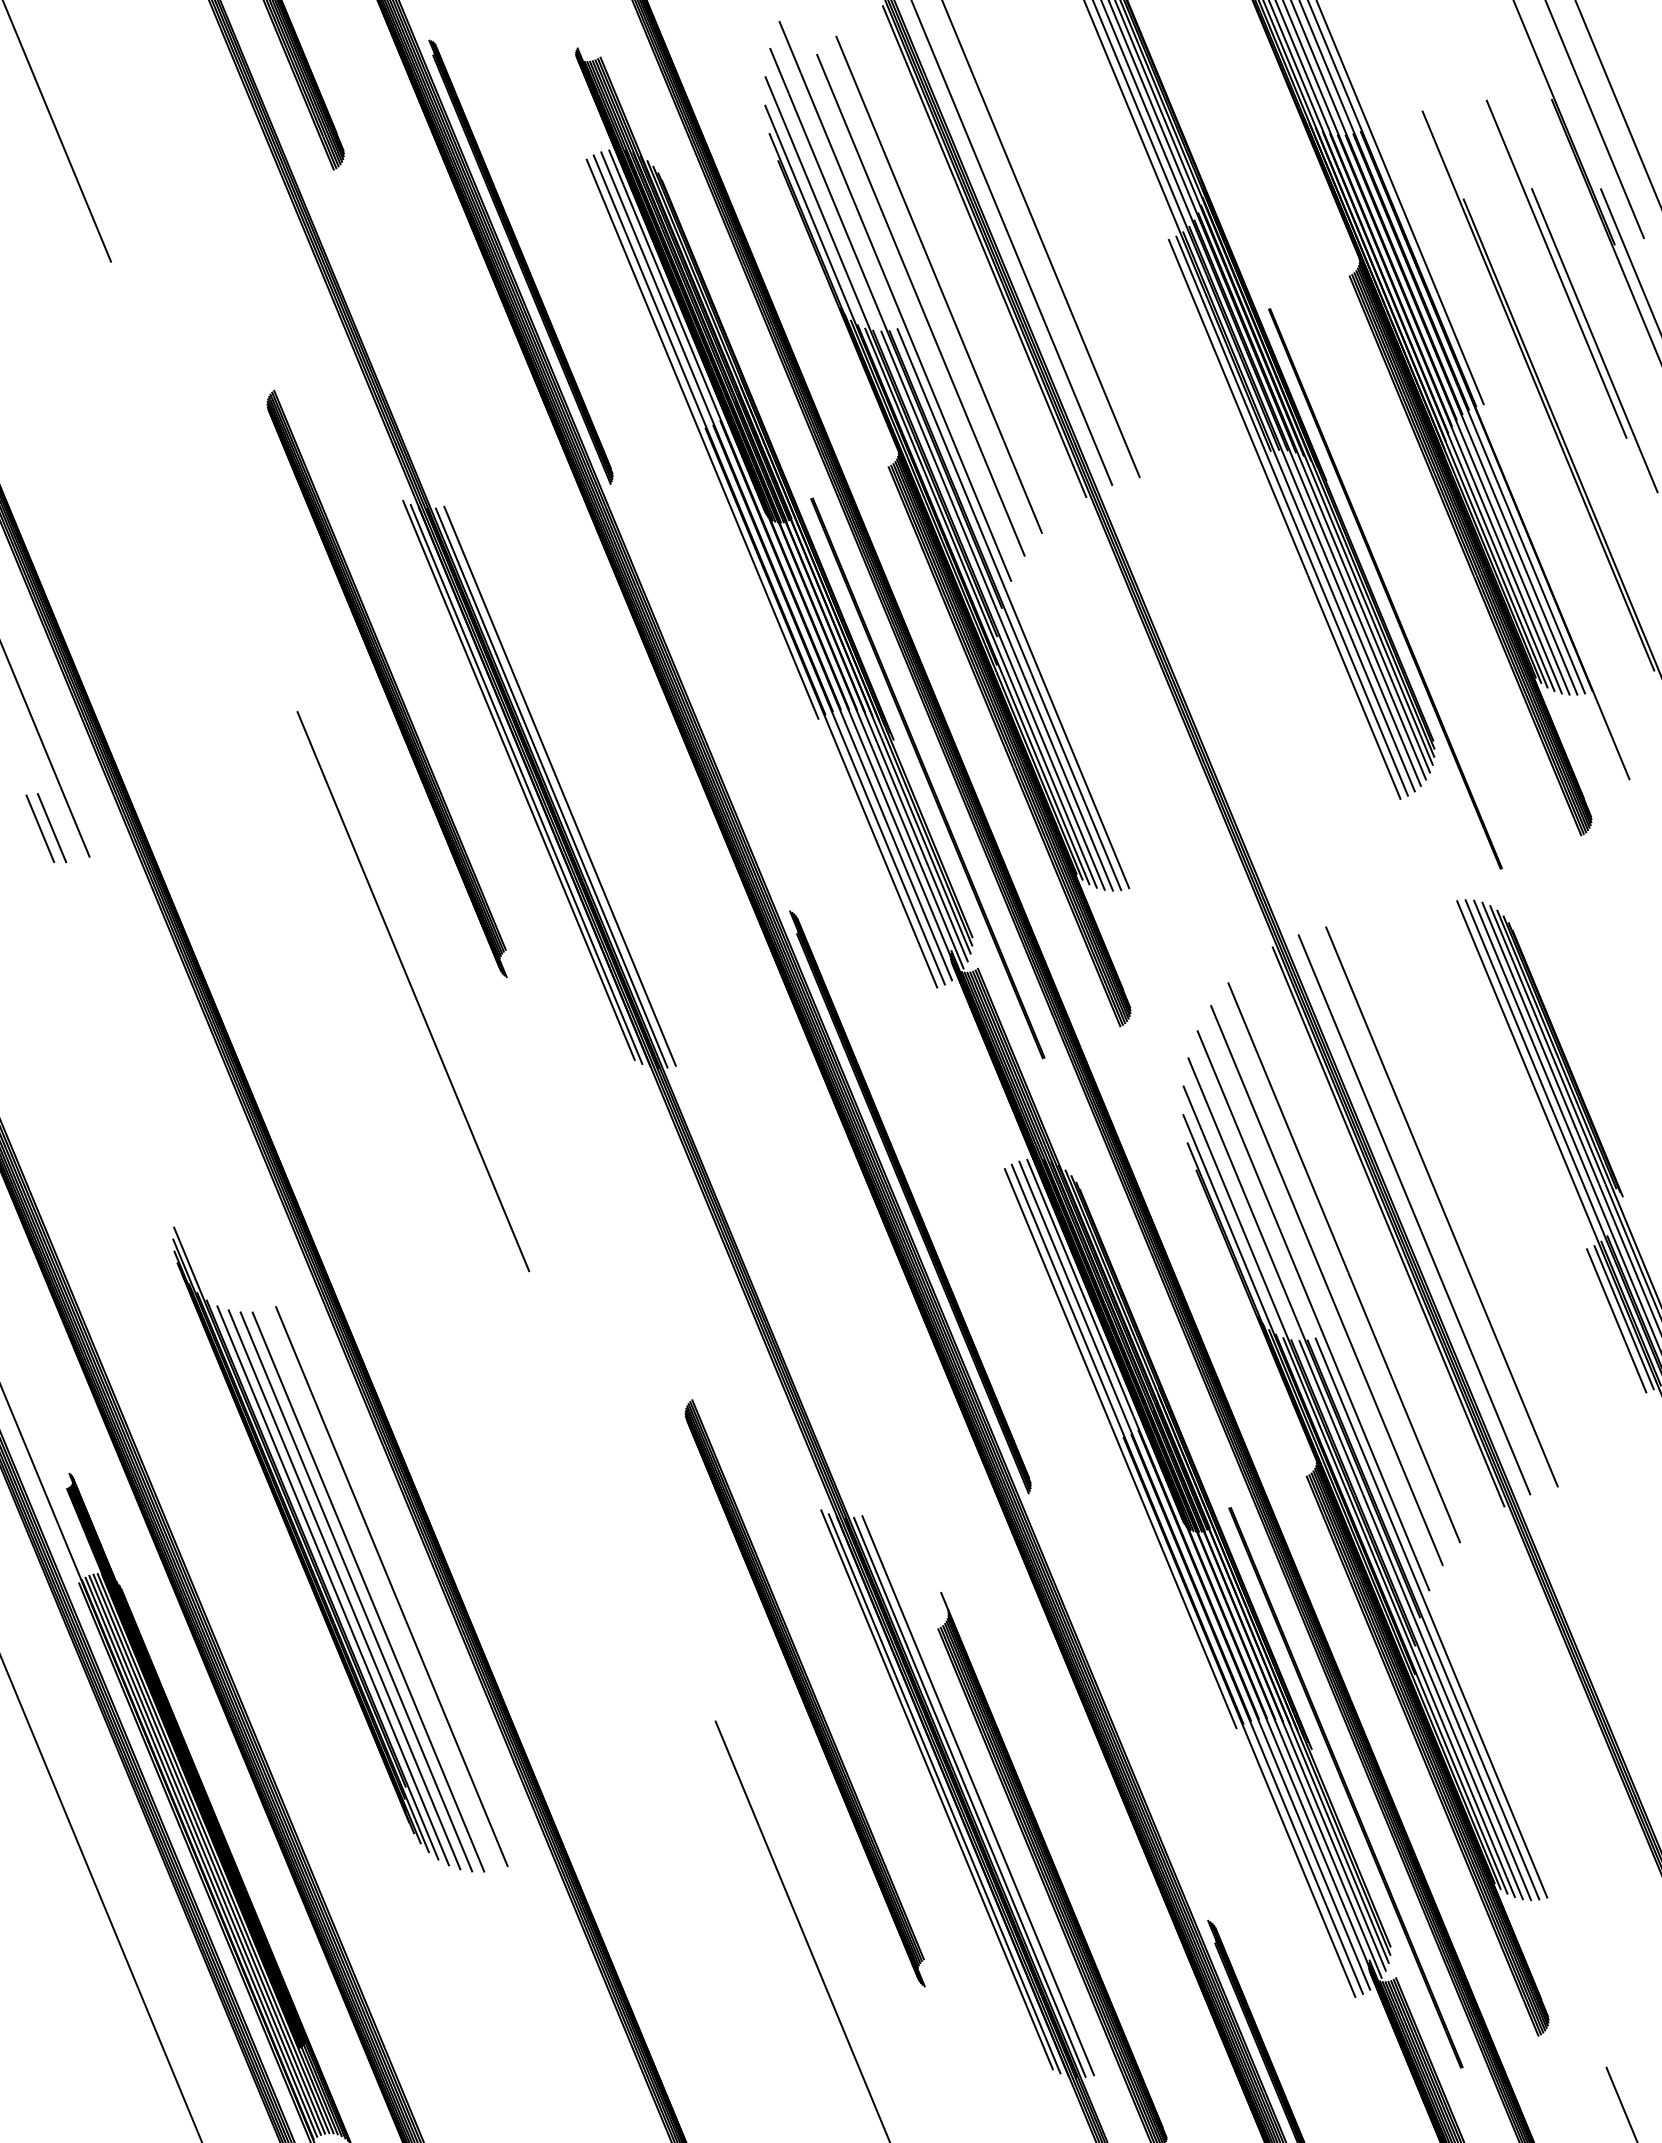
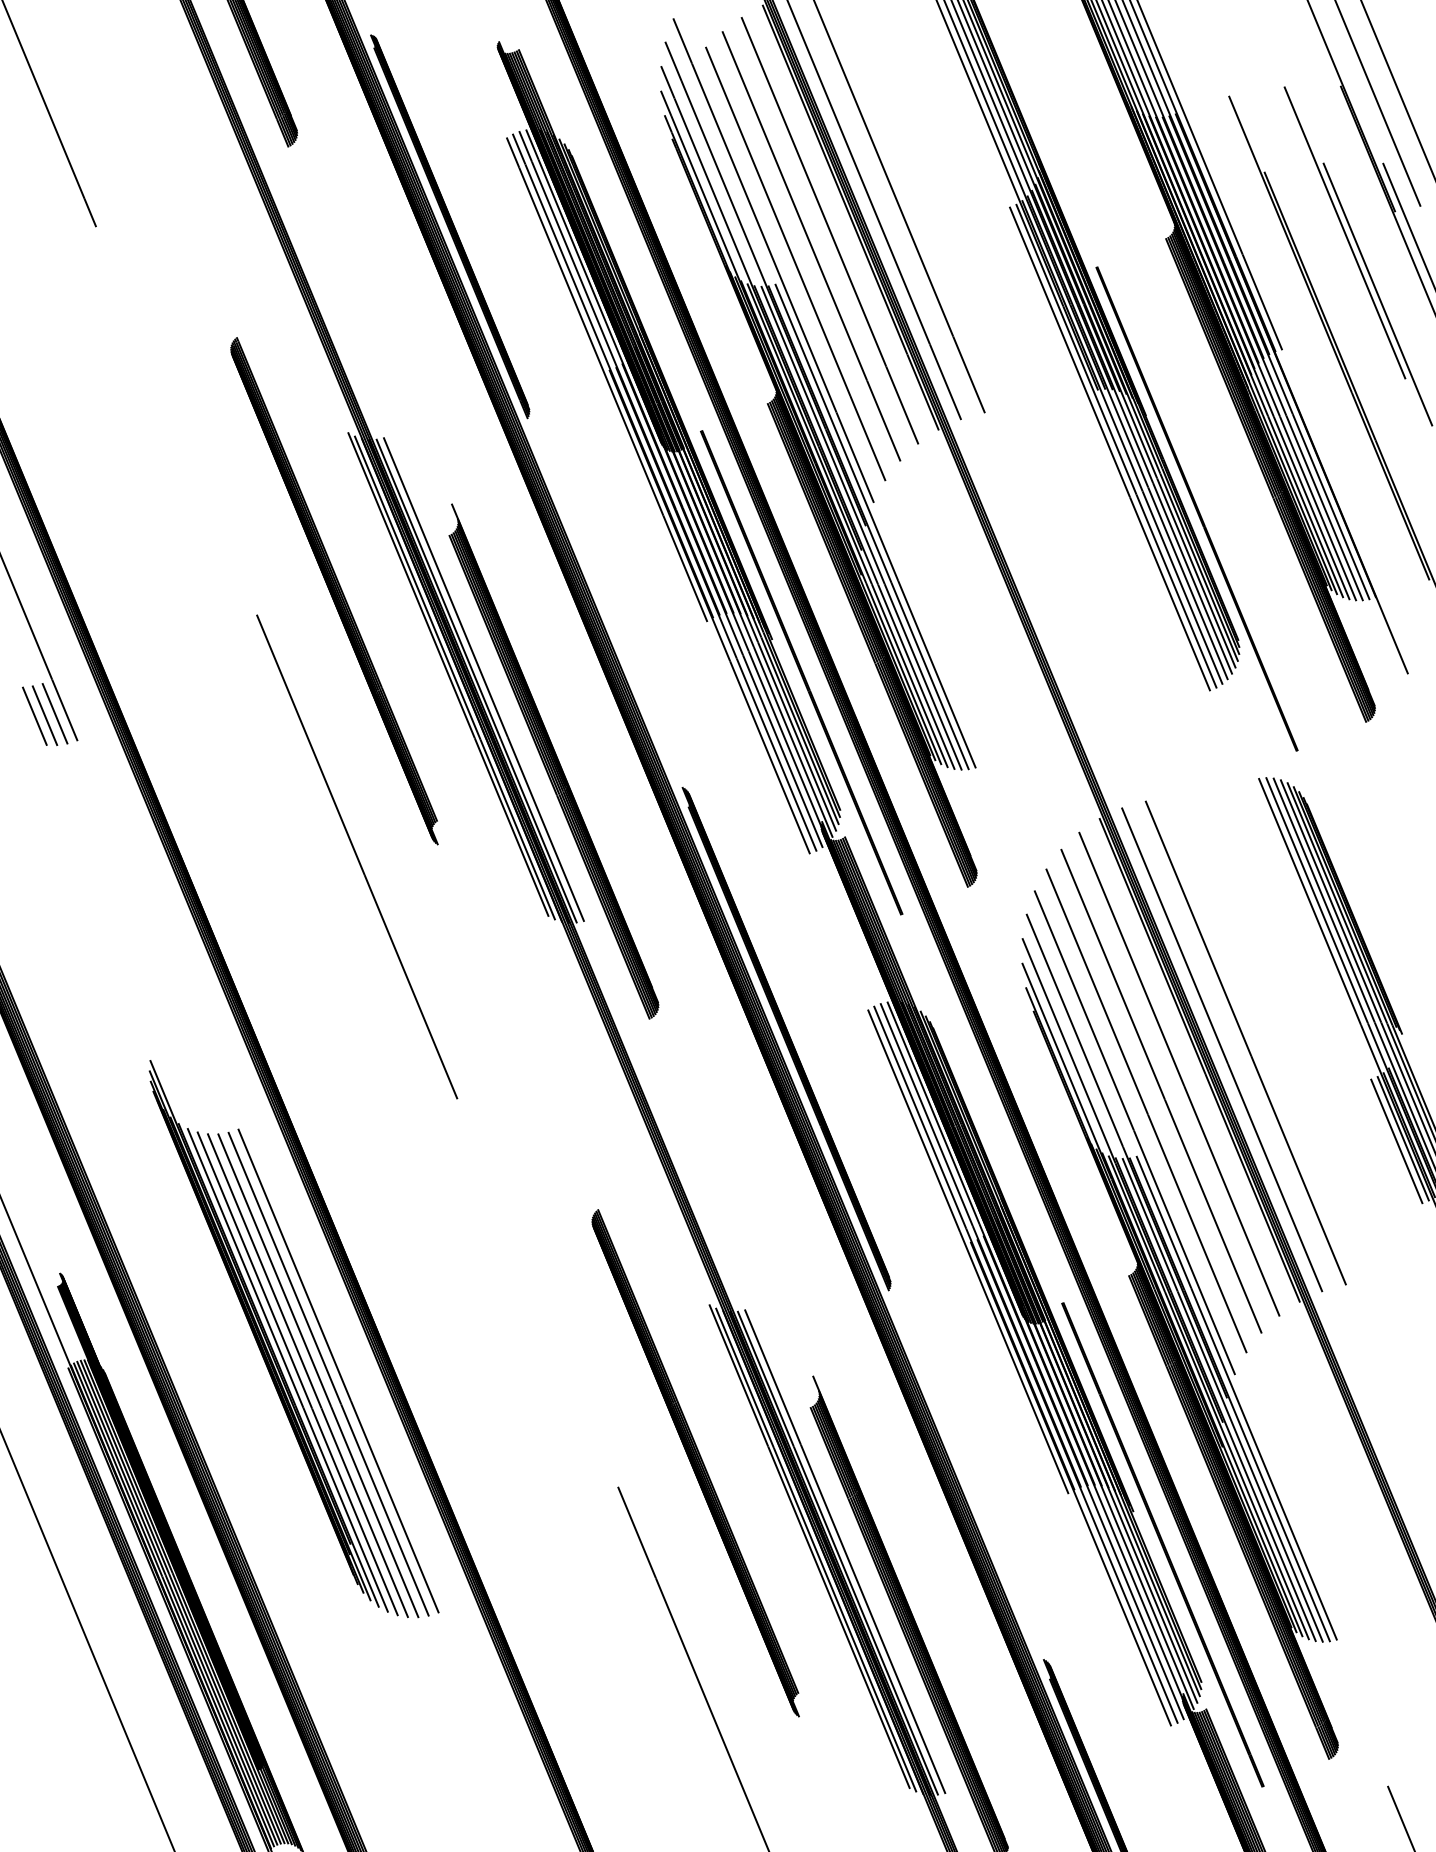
line: (960, 266) -> (829, 230), added
line: (63, 825) -> (54, 713), added
part: (640, 880) -> (553, 760), added
line: (1364, 1242) -> (1178, 1073), added
line: (380, 1589) -> (328, 1373), added

